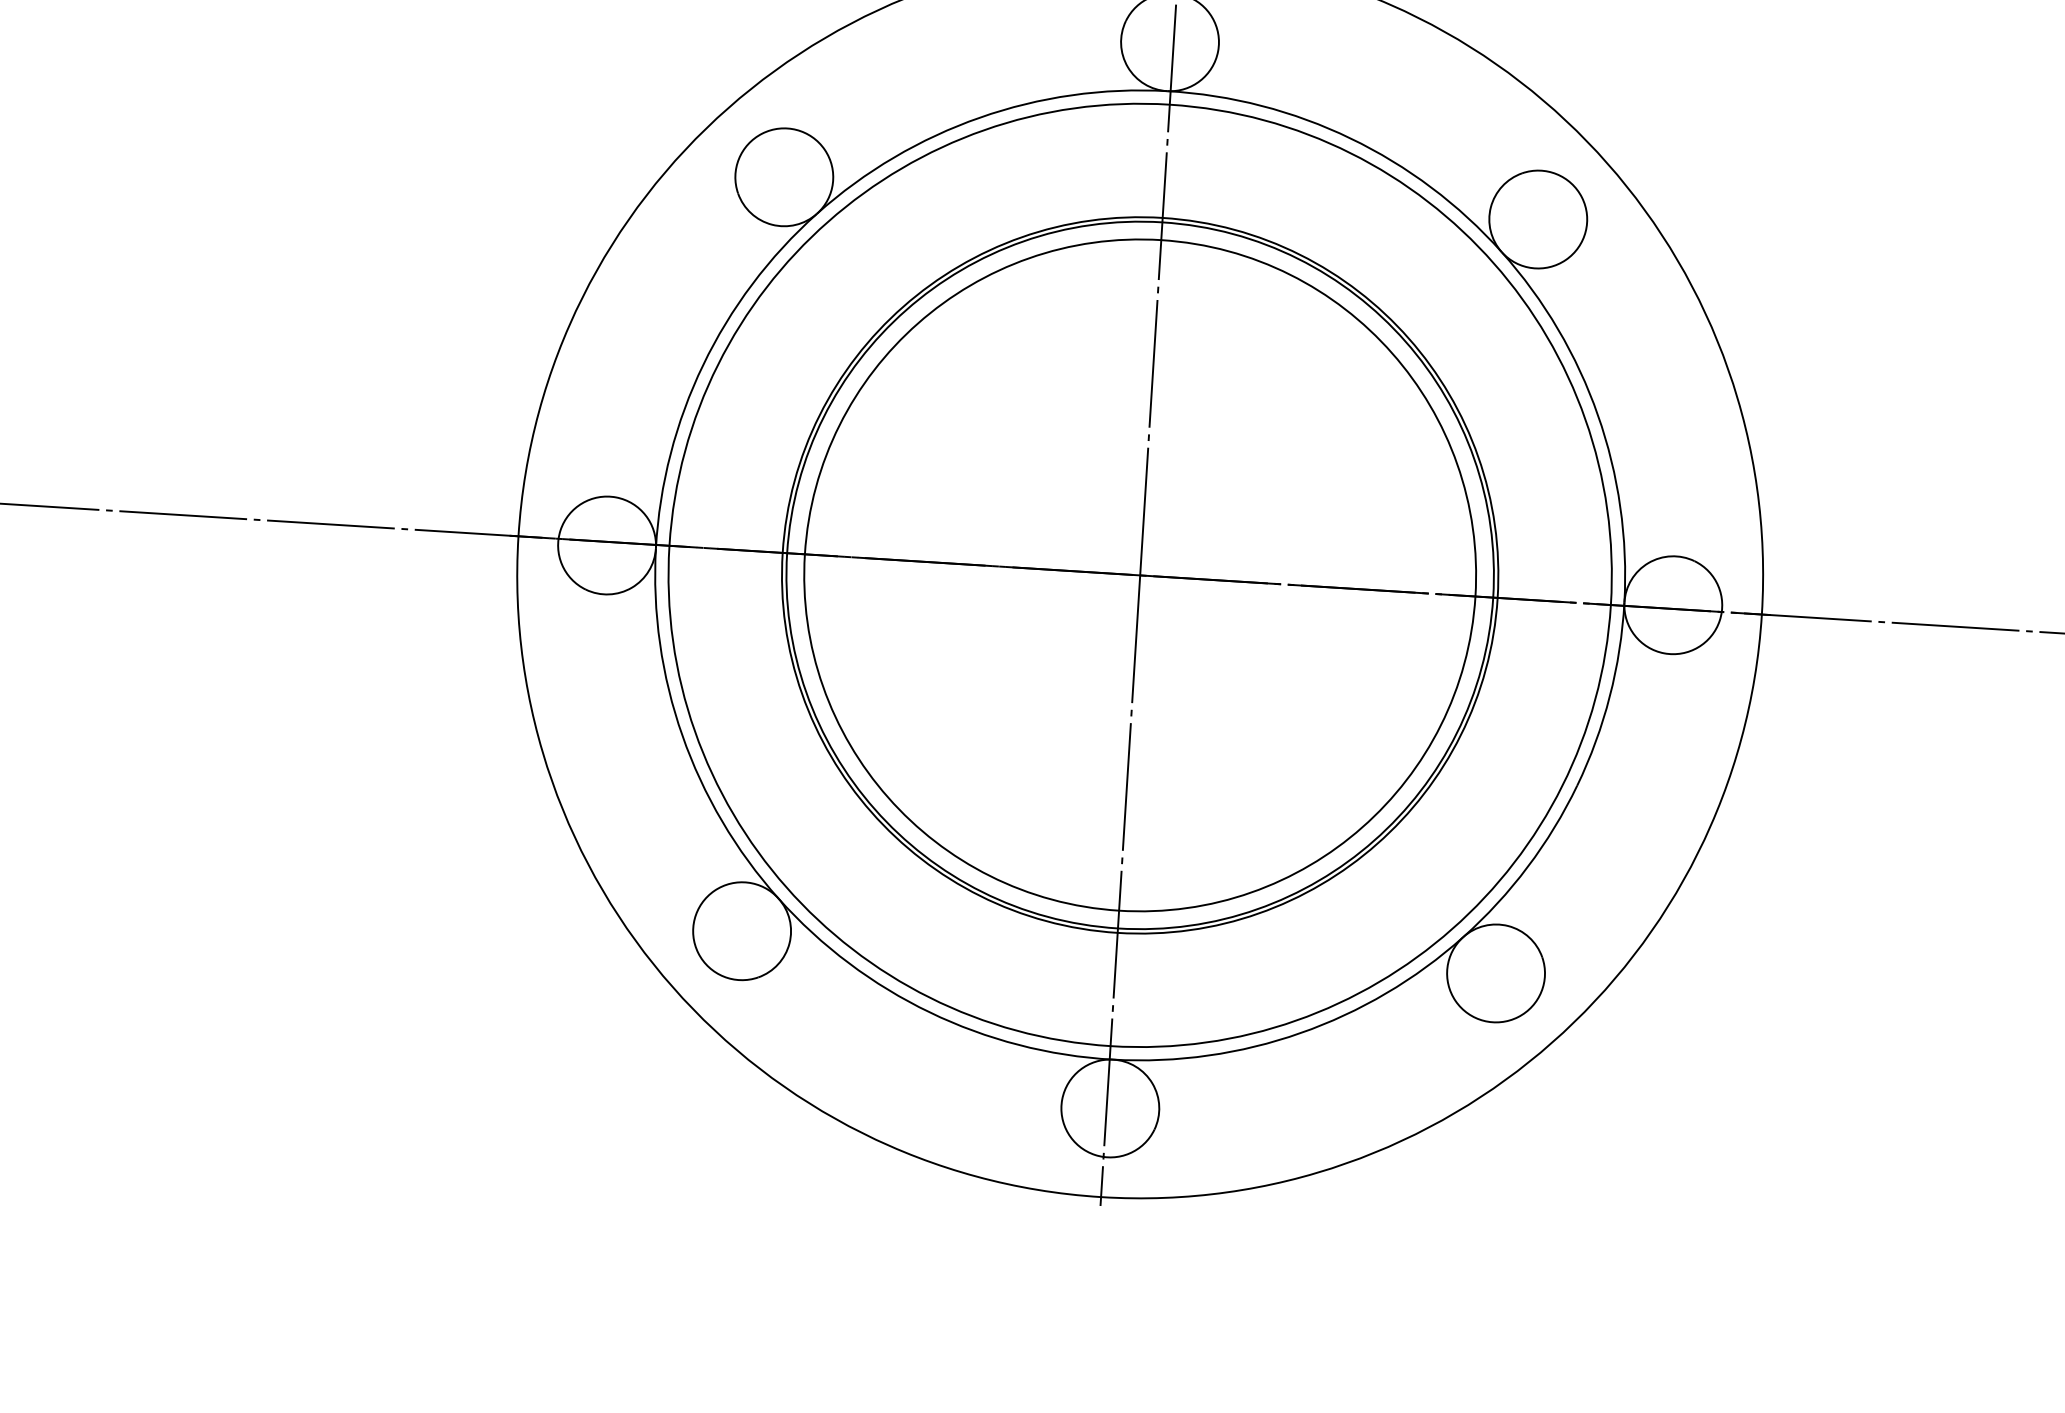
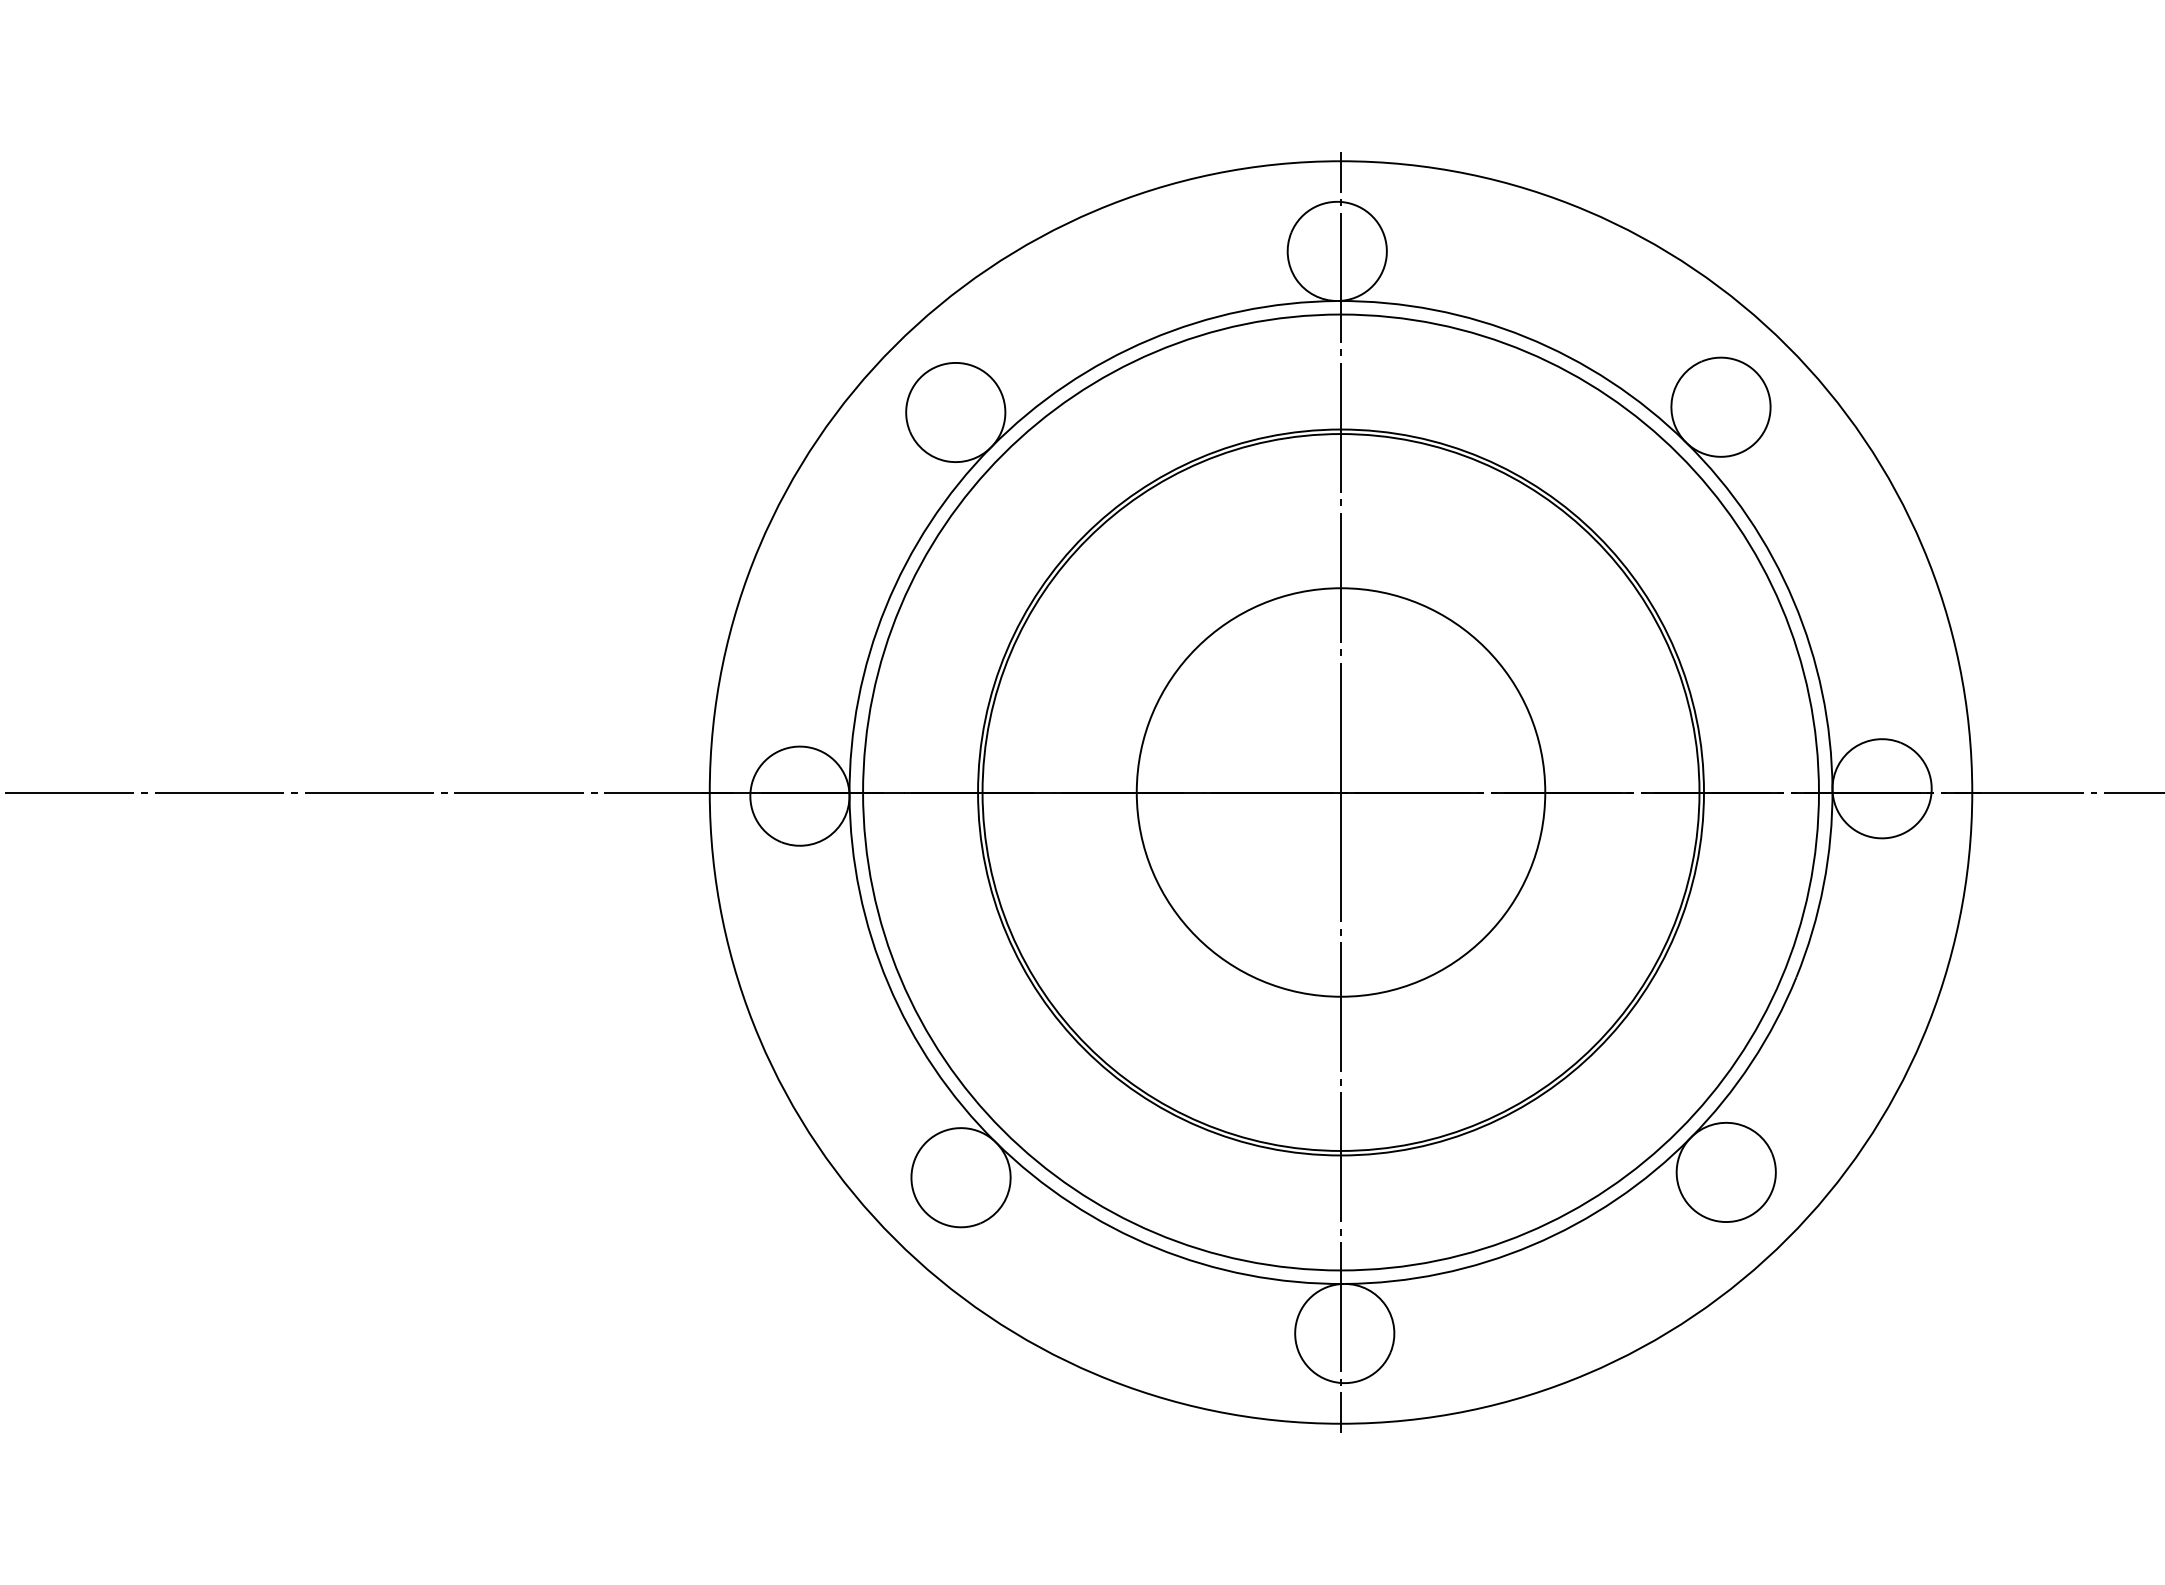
circle: (1139, 575) -> (1340, 792), size x0.6

